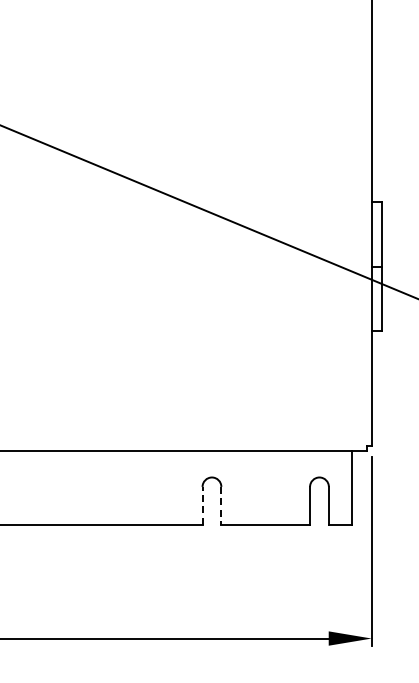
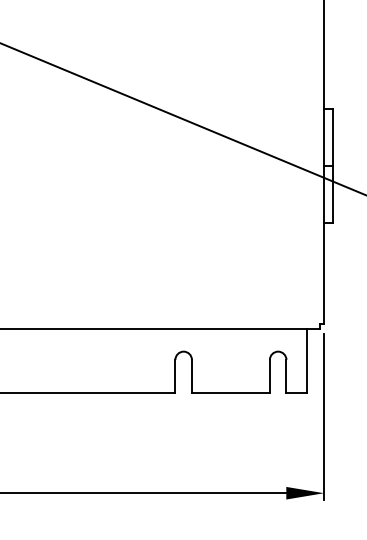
line: (202, 505) -> (175, 376), dashed -> solid
line: (221, 505) -> (192, 376), dashed -> solid

